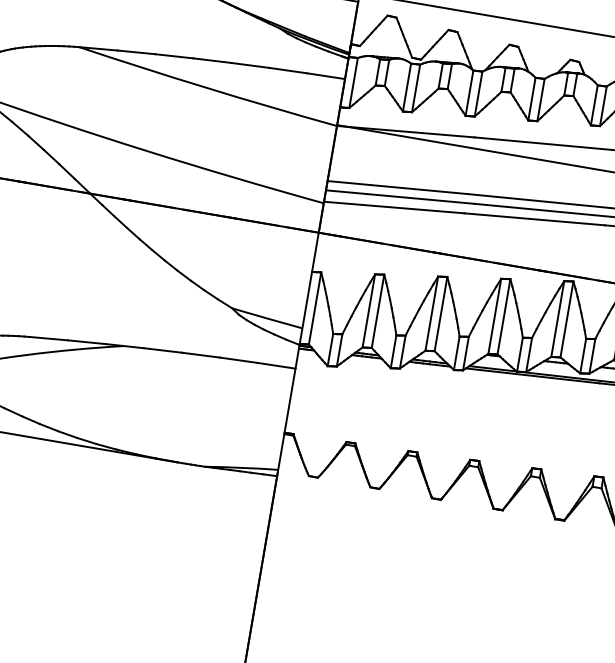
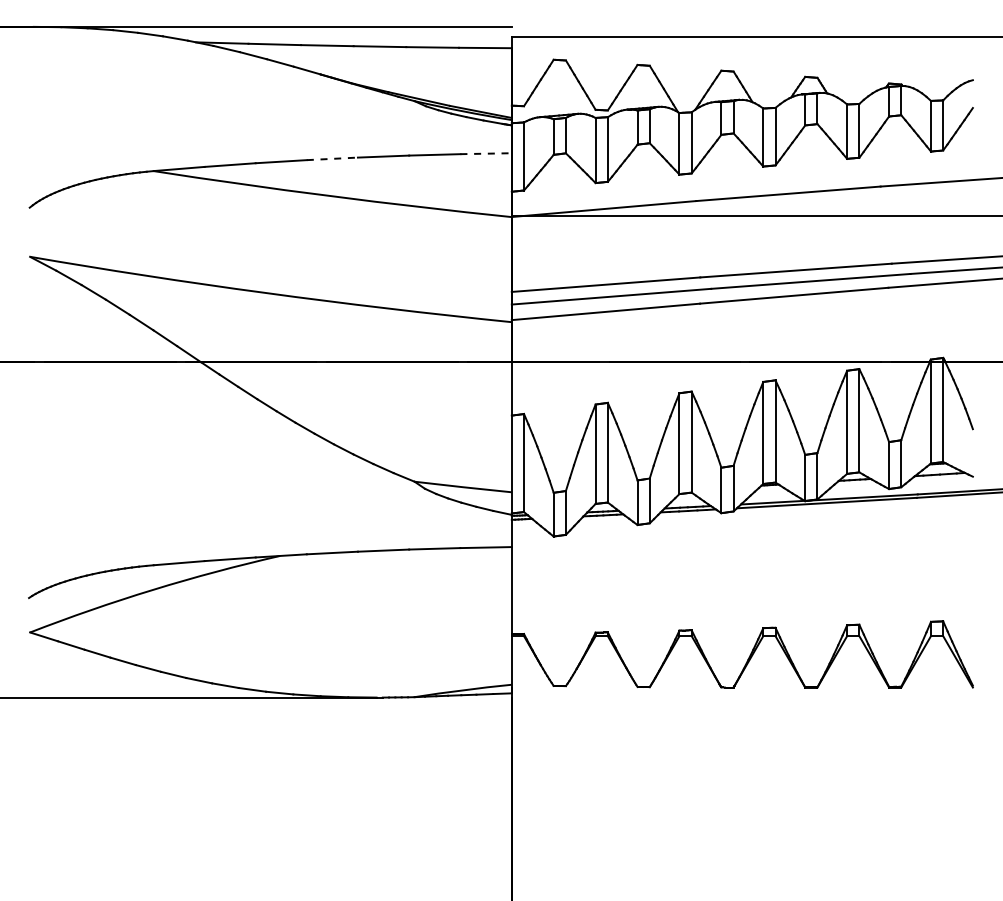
line: (212, 60) -> (332, 158), solid -> dashed
line: (326, 76) -> (486, 153), solid -> dashed

